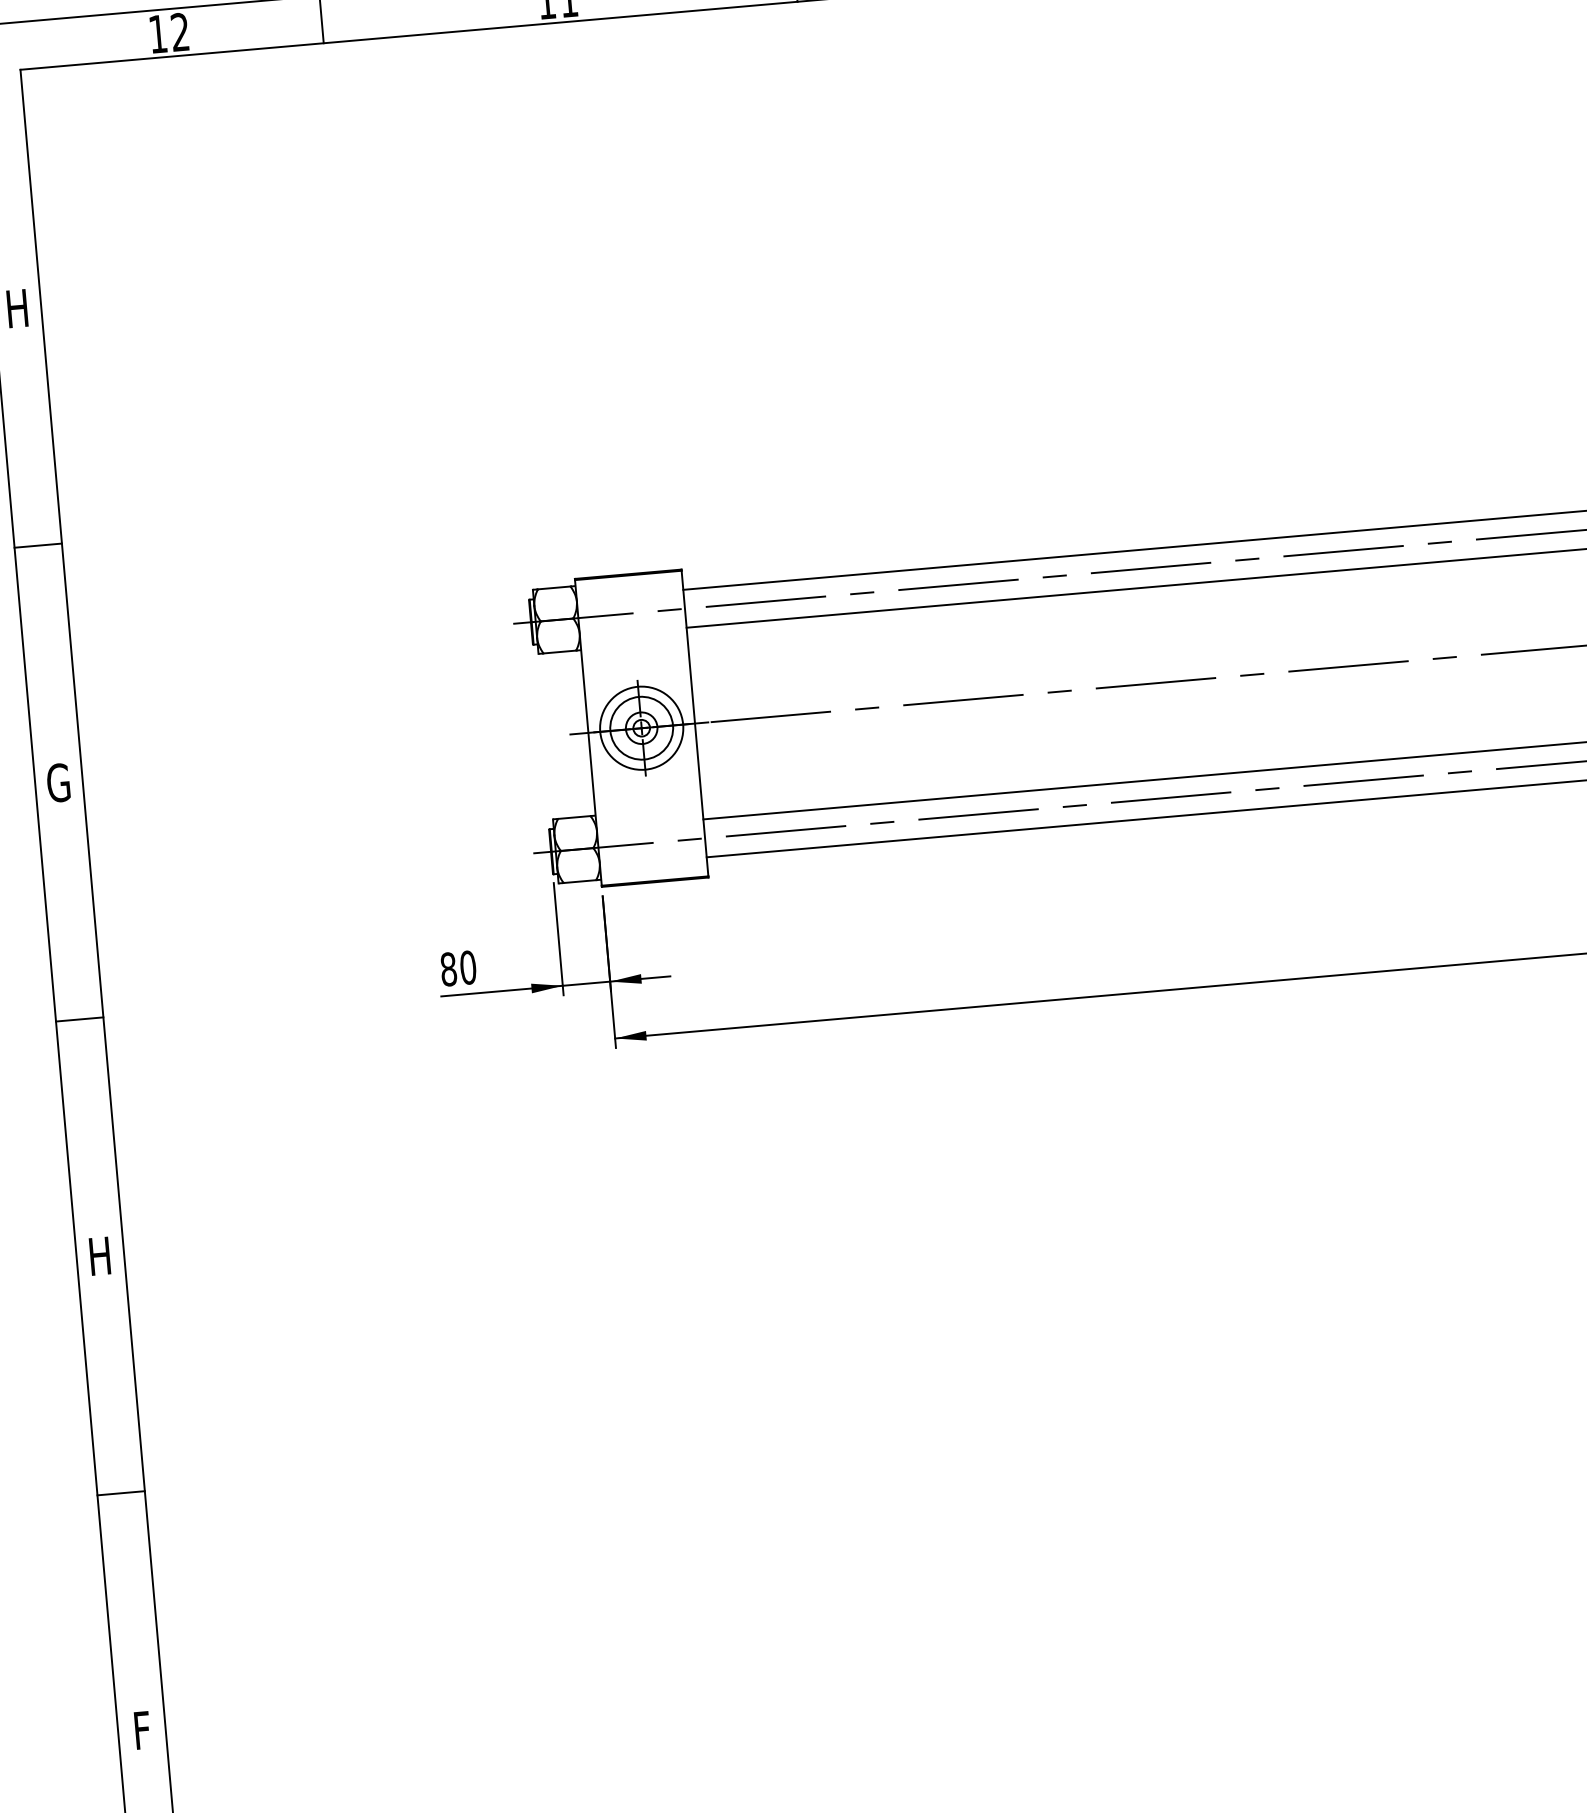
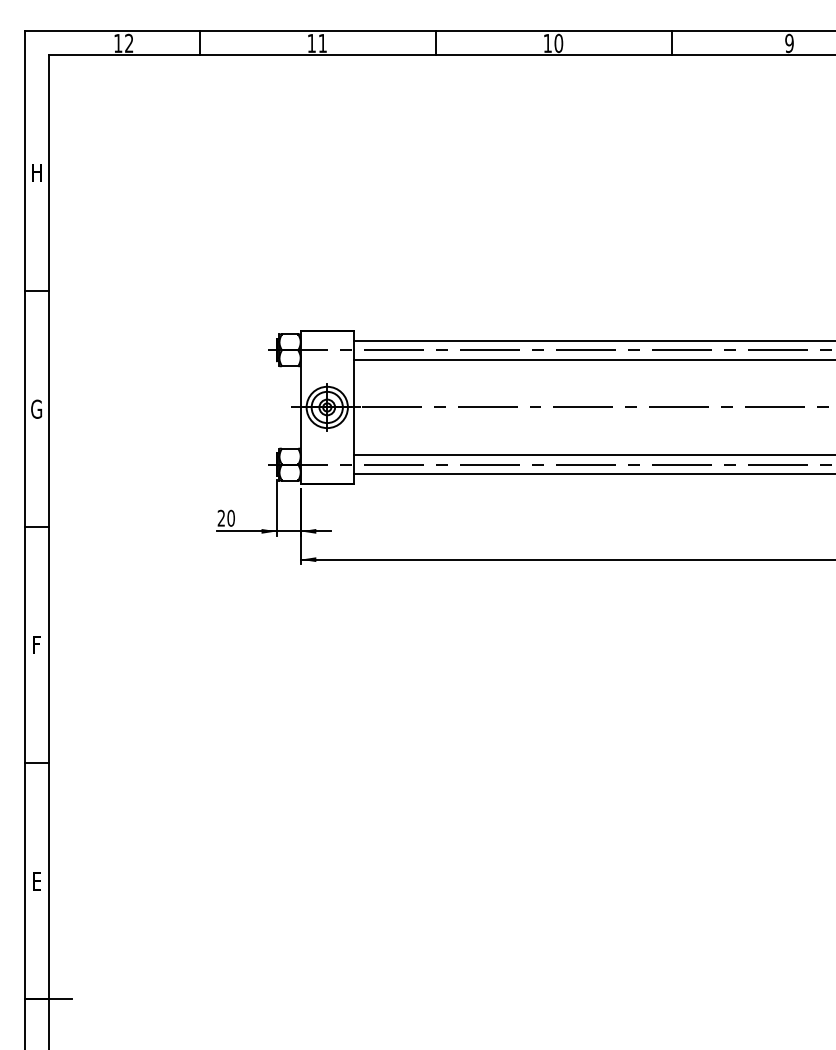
text: (448, 969) -> (221, 518), 80 -> 20
text: (99, 1255) -> (36, 644), H -> F
text: (141, 1730) -> (36, 881), F -> E

